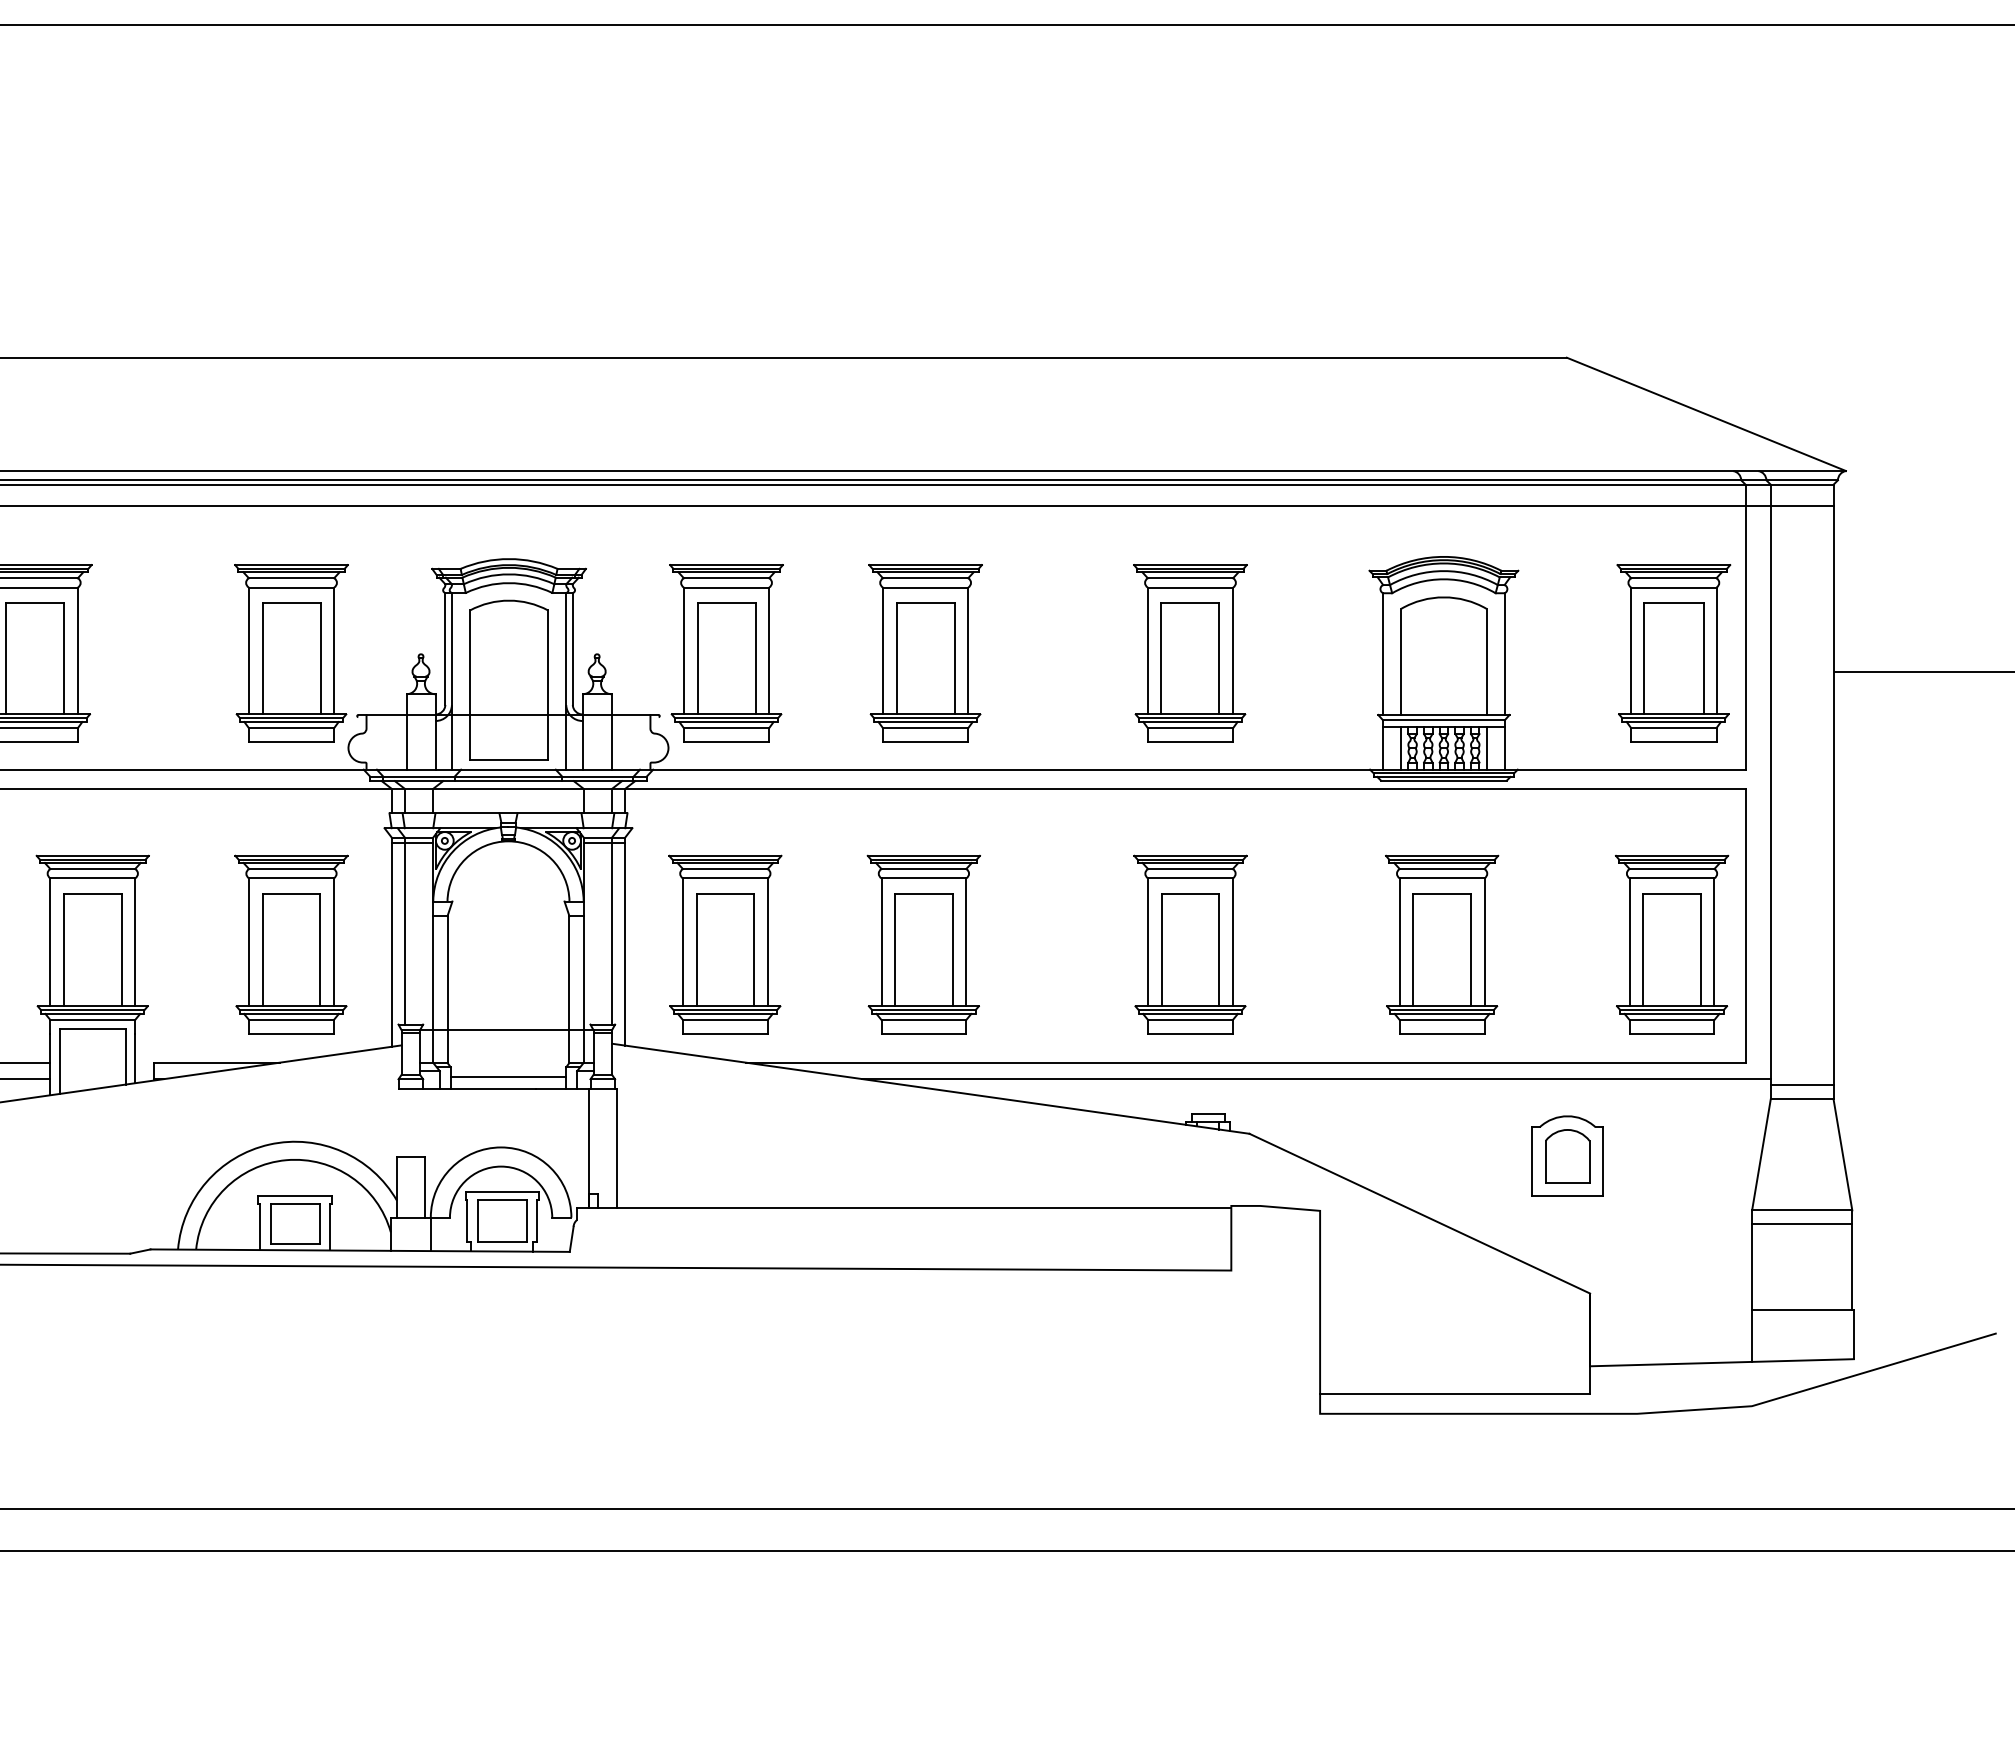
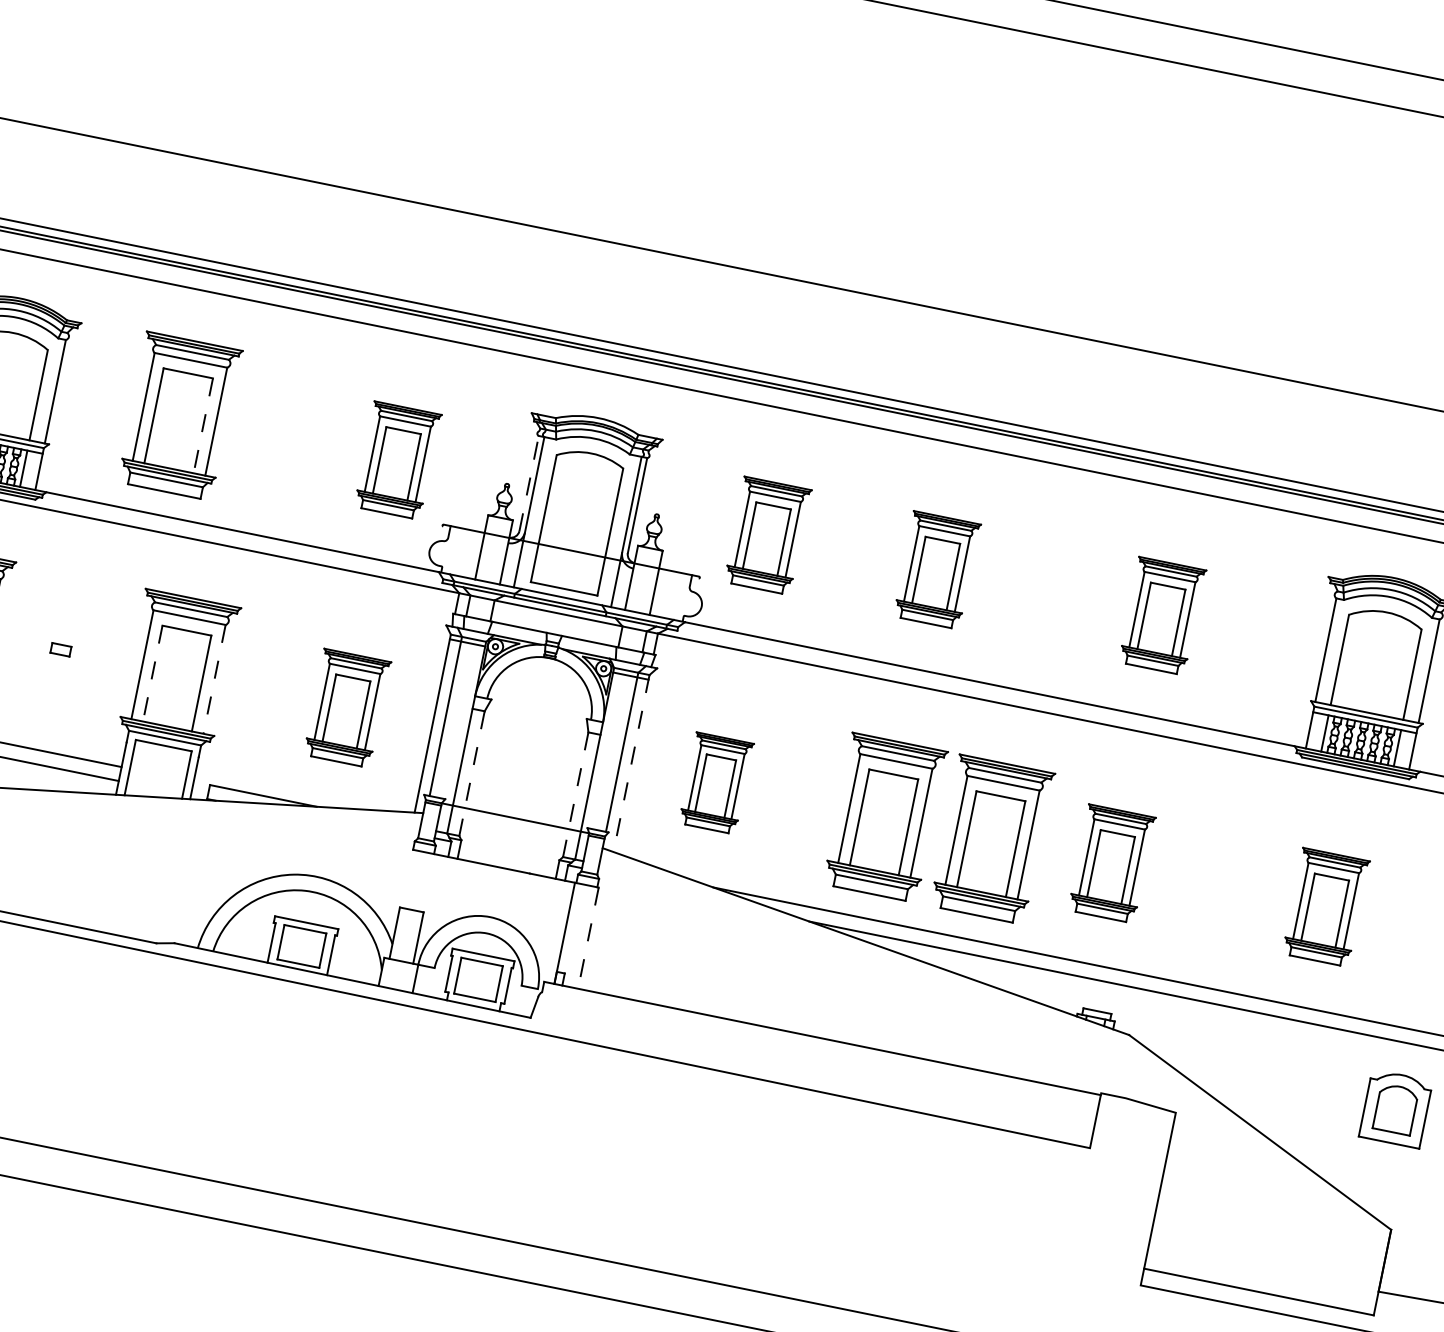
line: (445, 648) -> (529, 483), solid -> dashed
part: (291, 653) -> (397, 460), size x0.7
part: (726, 653) -> (767, 536), size x0.7
part: (925, 653) -> (936, 570), size x0.7
part: (1190, 653) -> (1162, 616), size x0.7
line: (64, 658) -> (203, 425), solid -> dashed
line: (135, 942) -> (214, 679), solid -> dashed
line: (625, 942) -> (631, 764), solid -> dashed
part: (291, 944) -> (347, 708), size x0.7
part: (725, 944) -> (716, 783), size x0.6
part: (1049, 944) -> (991, 839), added
part: (1190, 944) -> (1111, 863), size x0.7
part: (1442, 944) -> (1326, 907), size x0.7
line: (64, 950) -> (153, 674), solid -> dashed
line: (447, 990) -> (471, 774), solid -> dashed
line: (569, 990) -> (575, 795), solid -> dashed
line: (508, 1076) -> (508, 858), removed
line: (616, 1149) -> (588, 938), solid -> dashed

